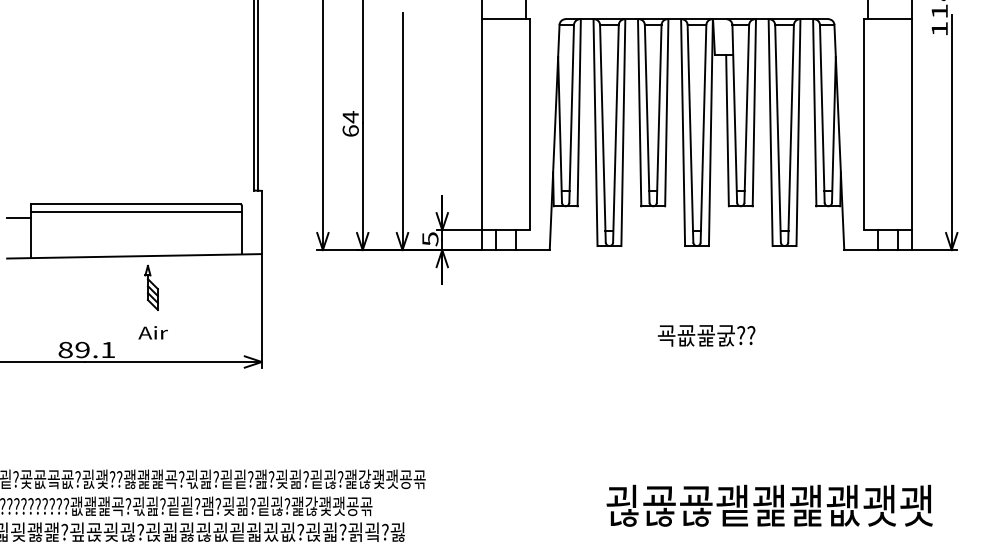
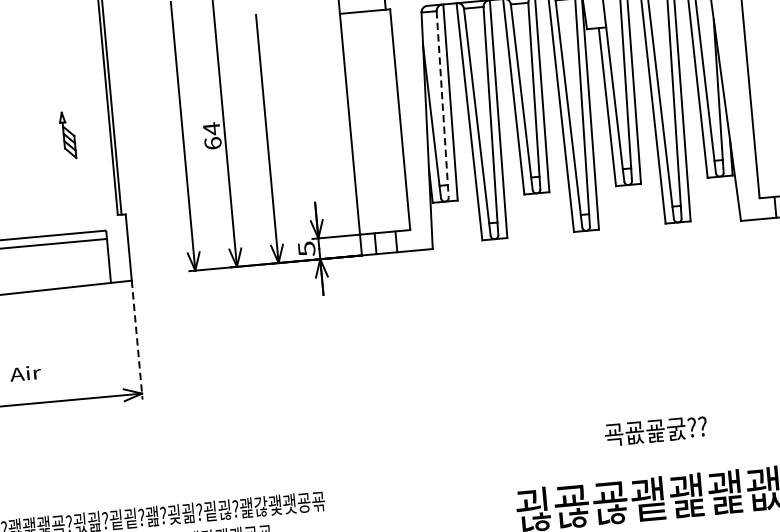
line: (571, 113) -> (442, 104), solid -> dashed
part: (151, 287) -> (67, 134), moved
line: (261, 310) -> (136, 339), solid -> dashed
text: (706, 335) -> (655, 430), moved

